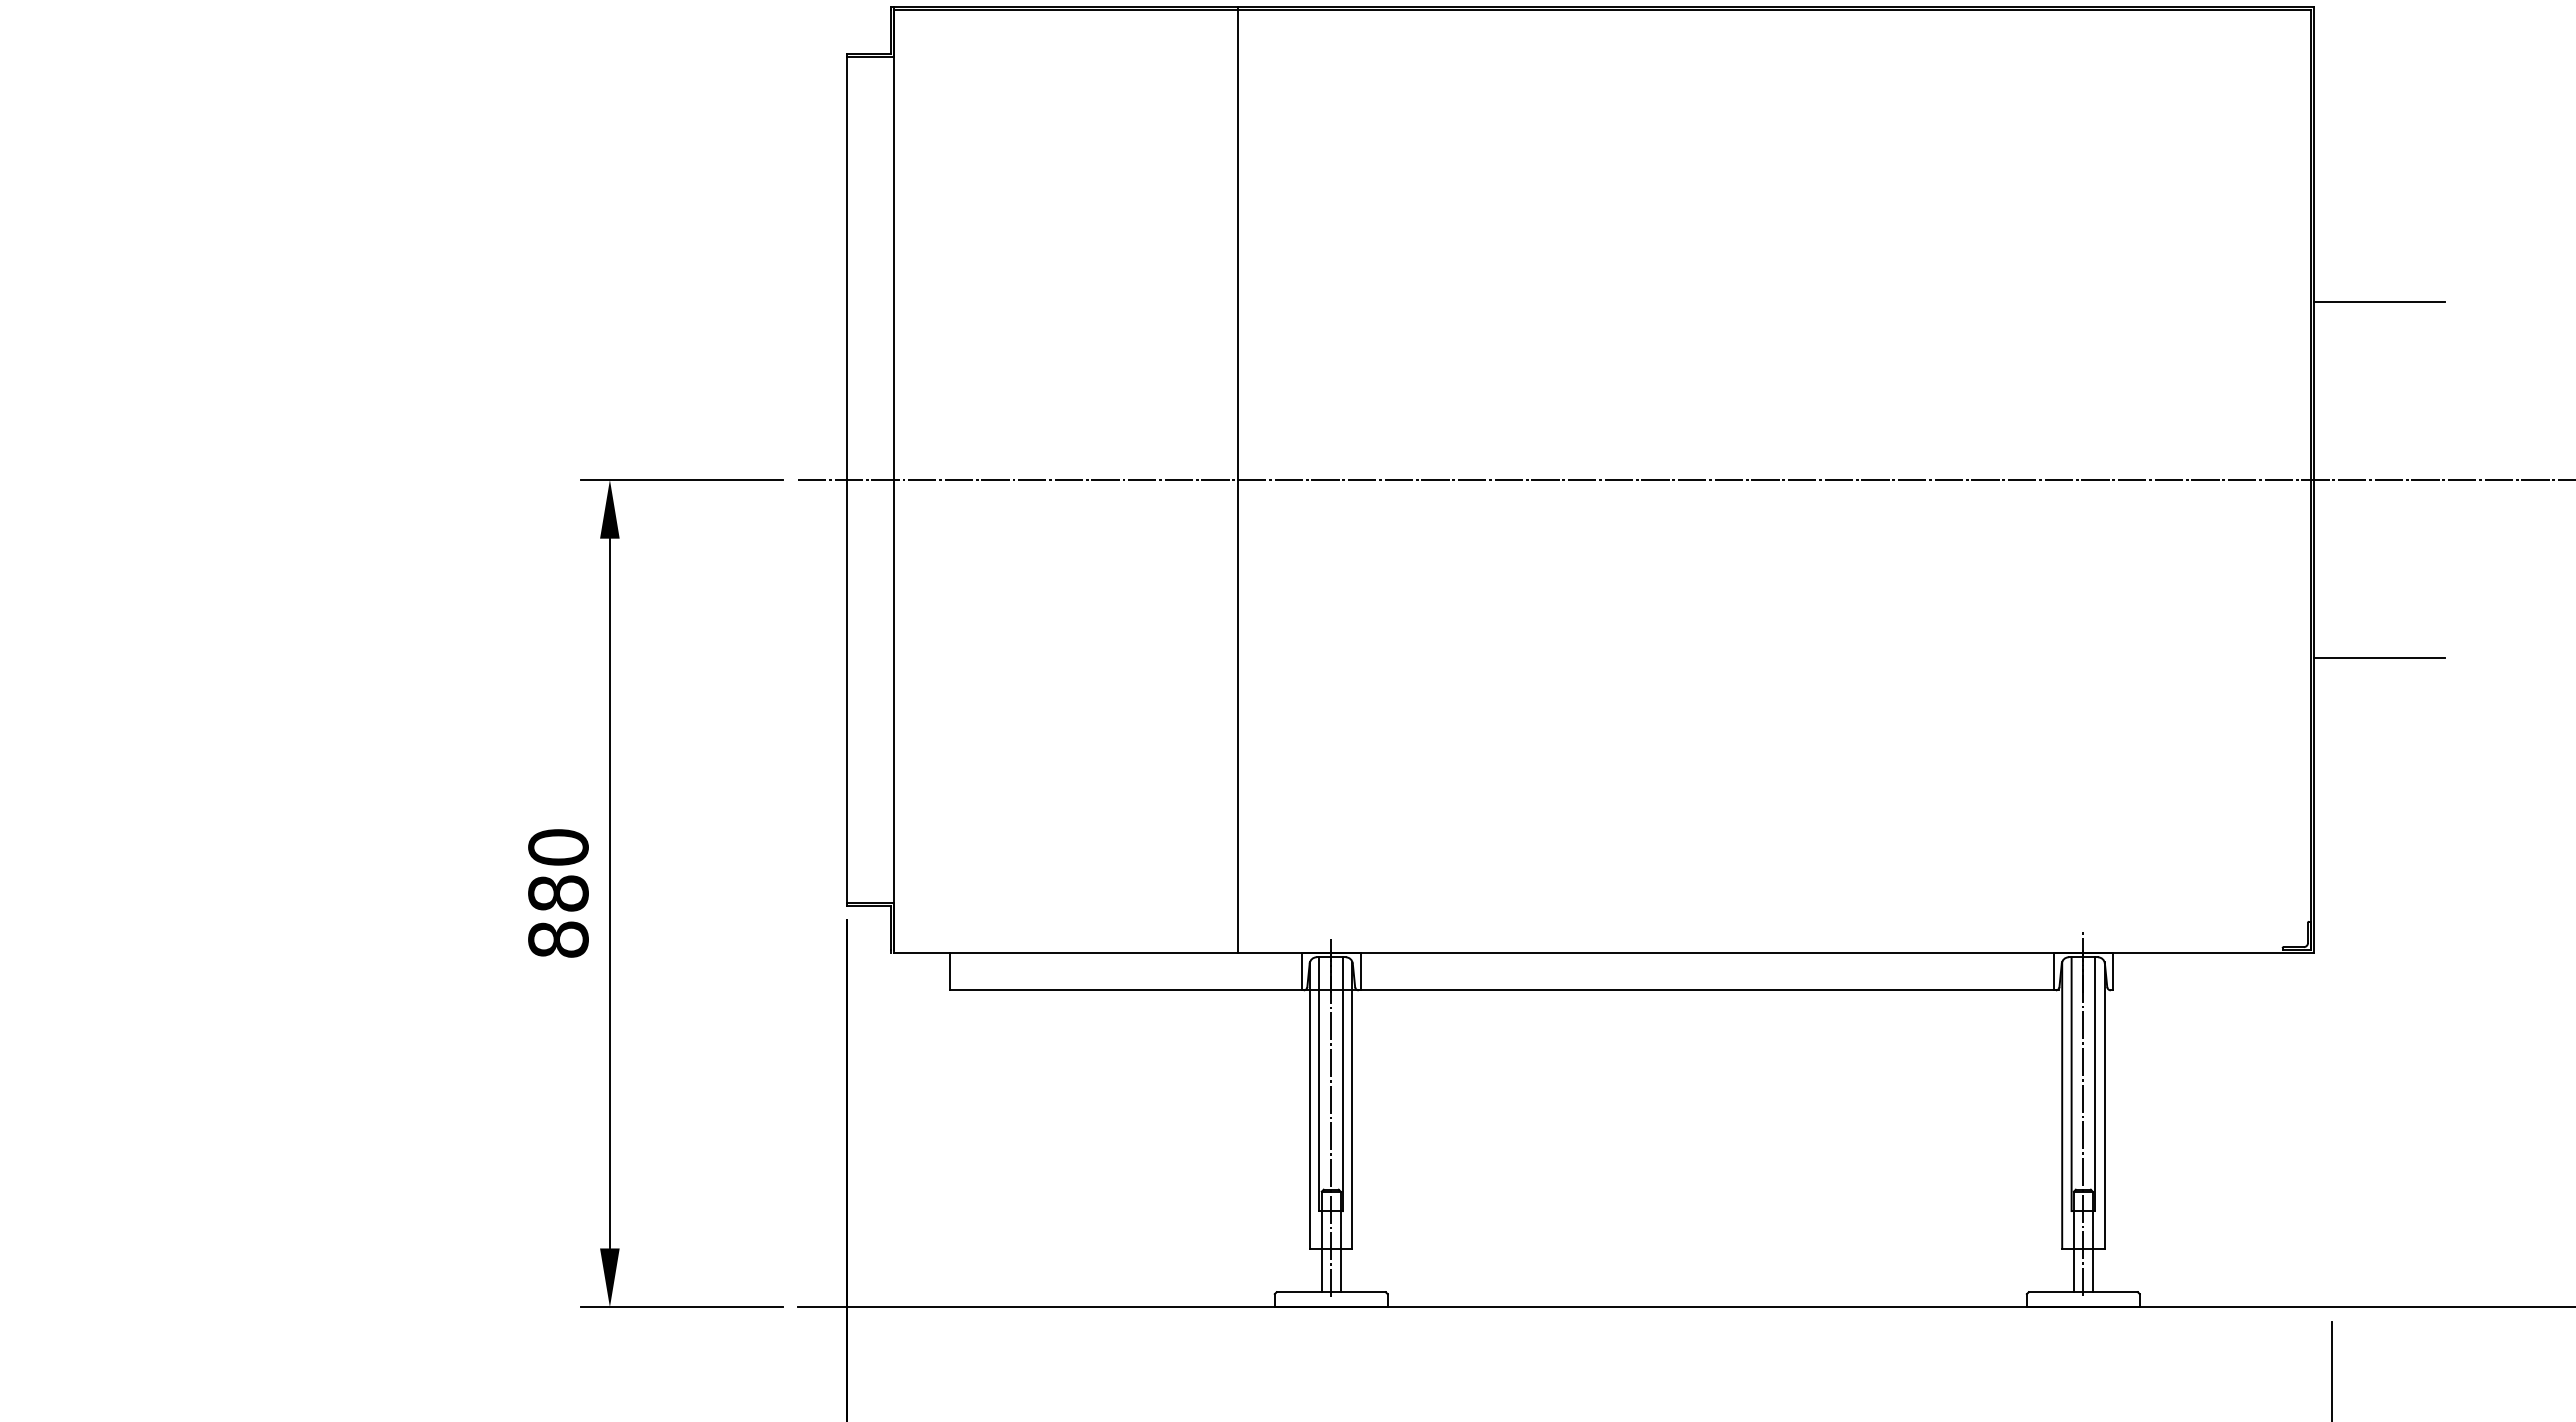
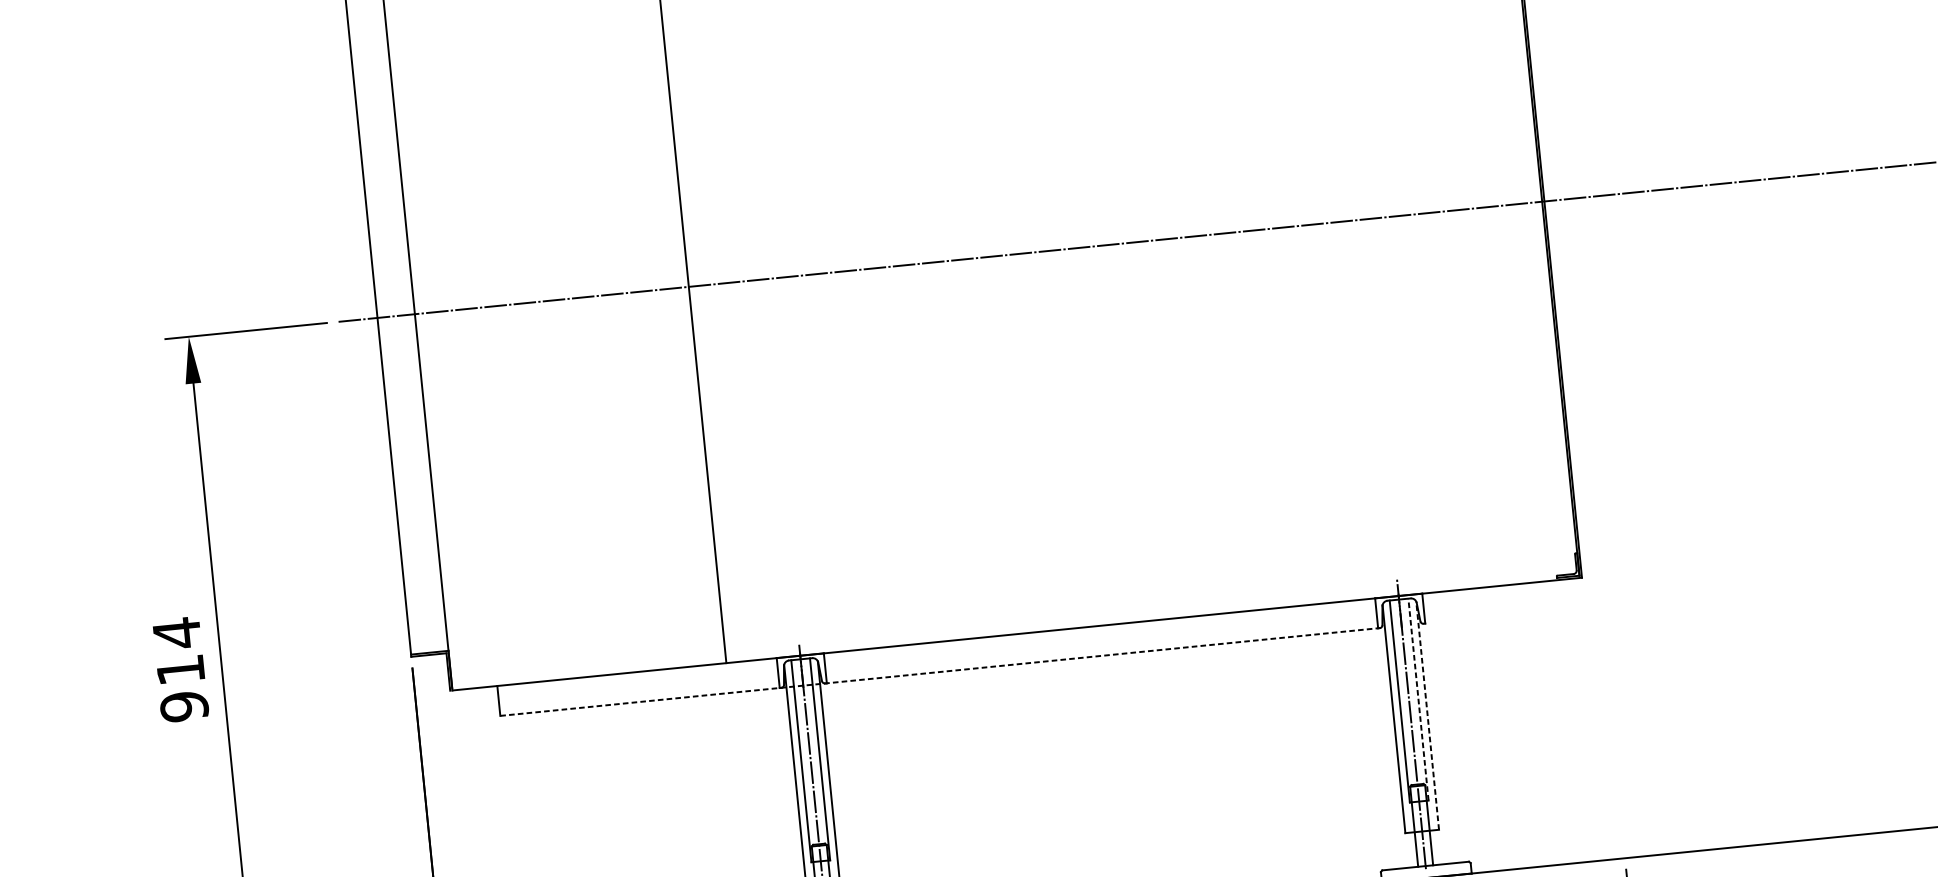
line: (2379, 301) -> (1582, 54), removed
line: (2379, 658) -> (1610, 338), removed
text: (558, 893) -> (180, 669), 880 -> 914
line: (1505, 990) -> (941, 671), solid -> dashed
line: (2095, 1084) -> (1418, 699), solid -> dashed
line: (2104, 1104) -> (1427, 715), solid -> dashed

